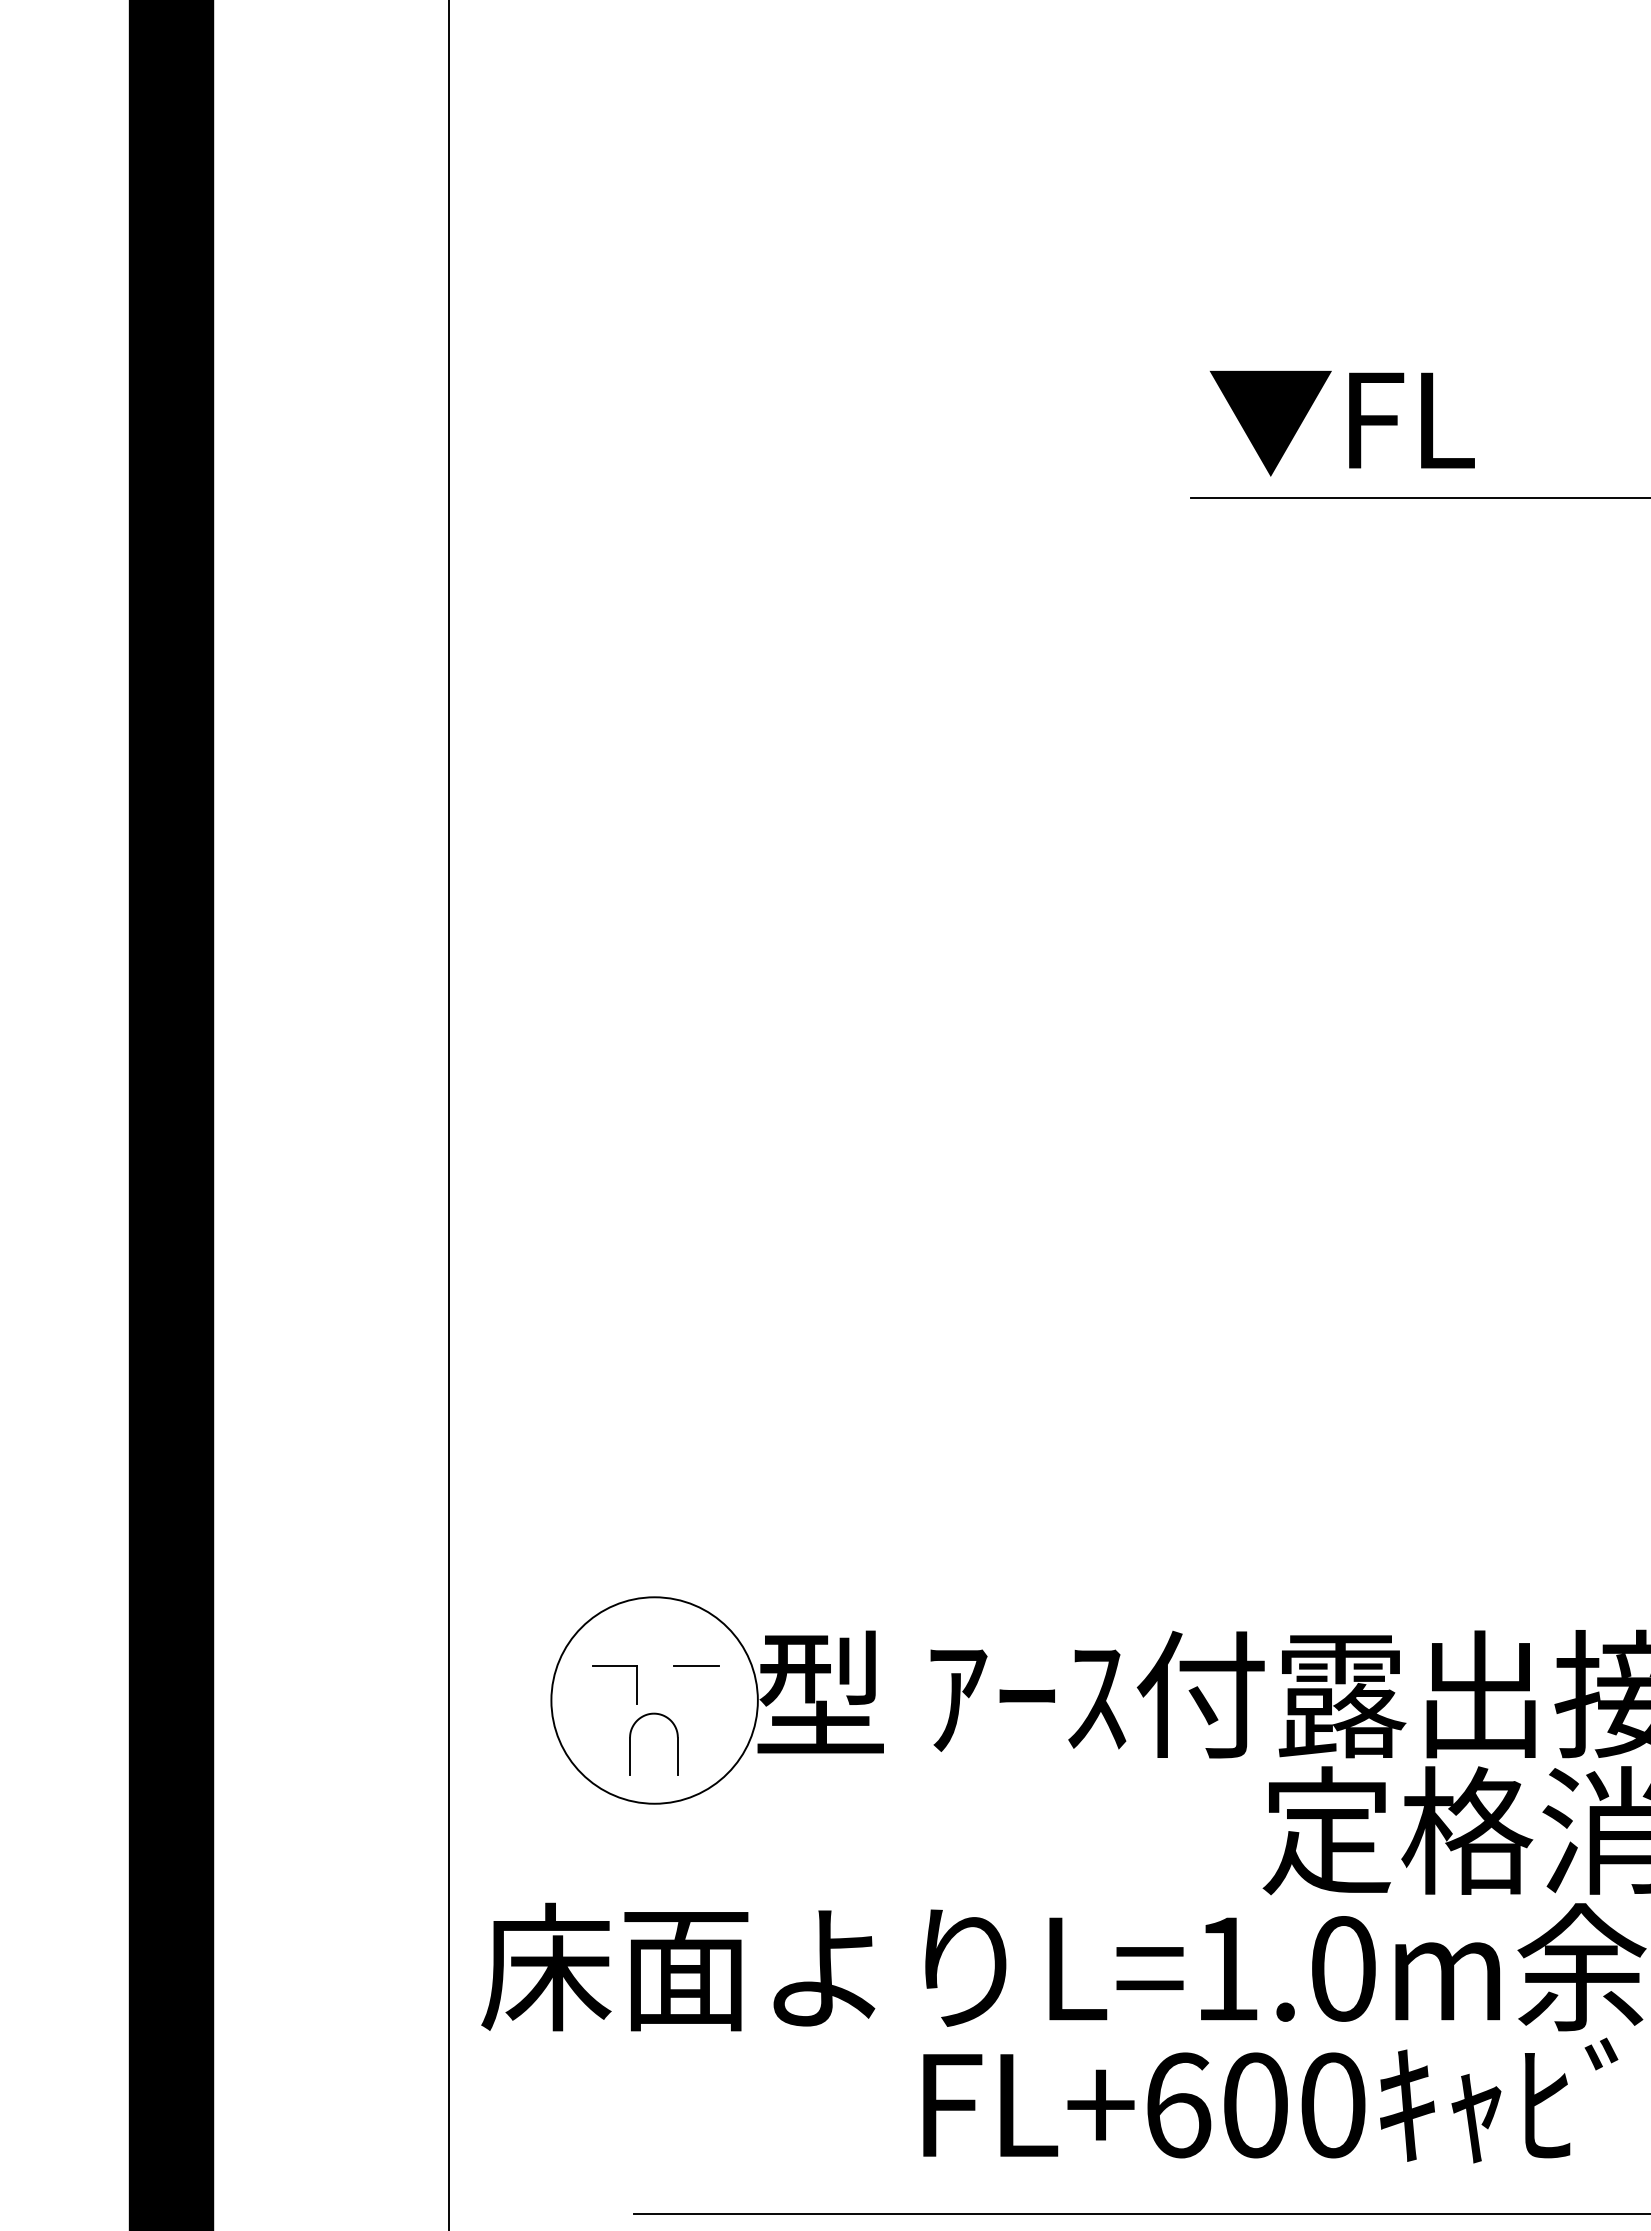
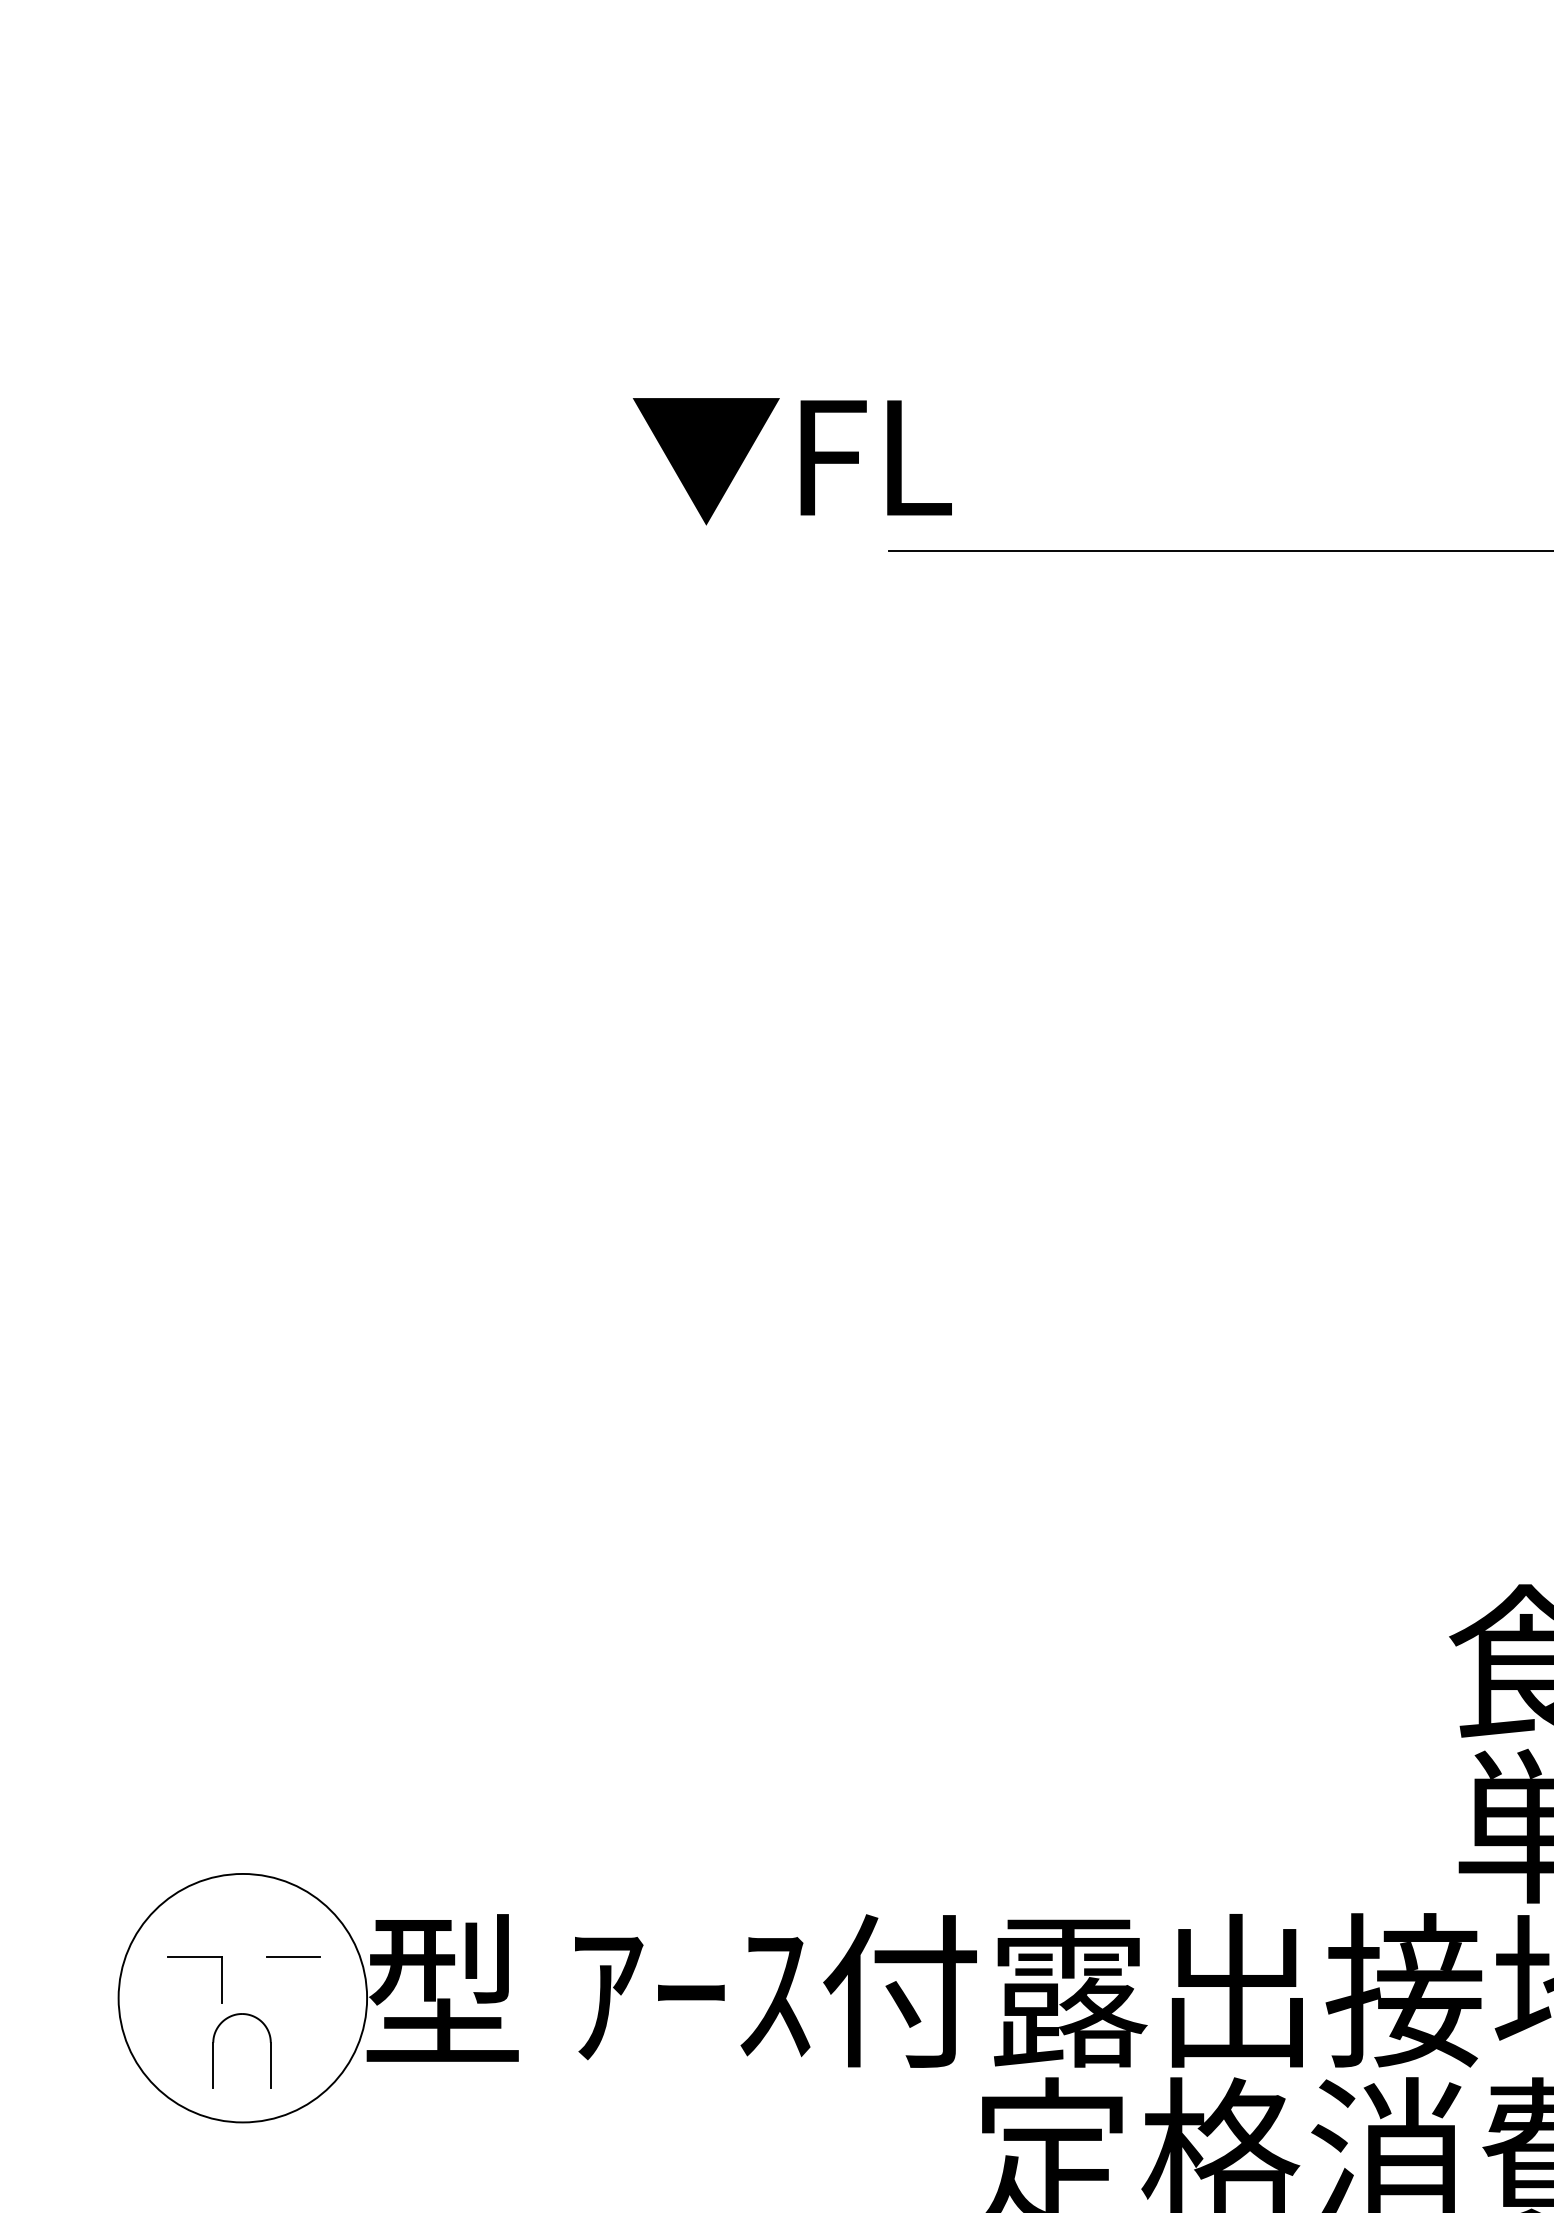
text: (1341, 423) -> (791, 461), moved

